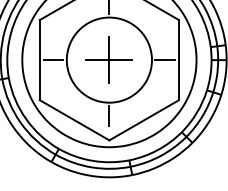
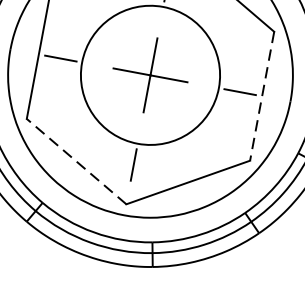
line: (178, 60) -> (261, 96), solid -> dashed
line: (74, 120) -> (76, 161), solid -> dashed

